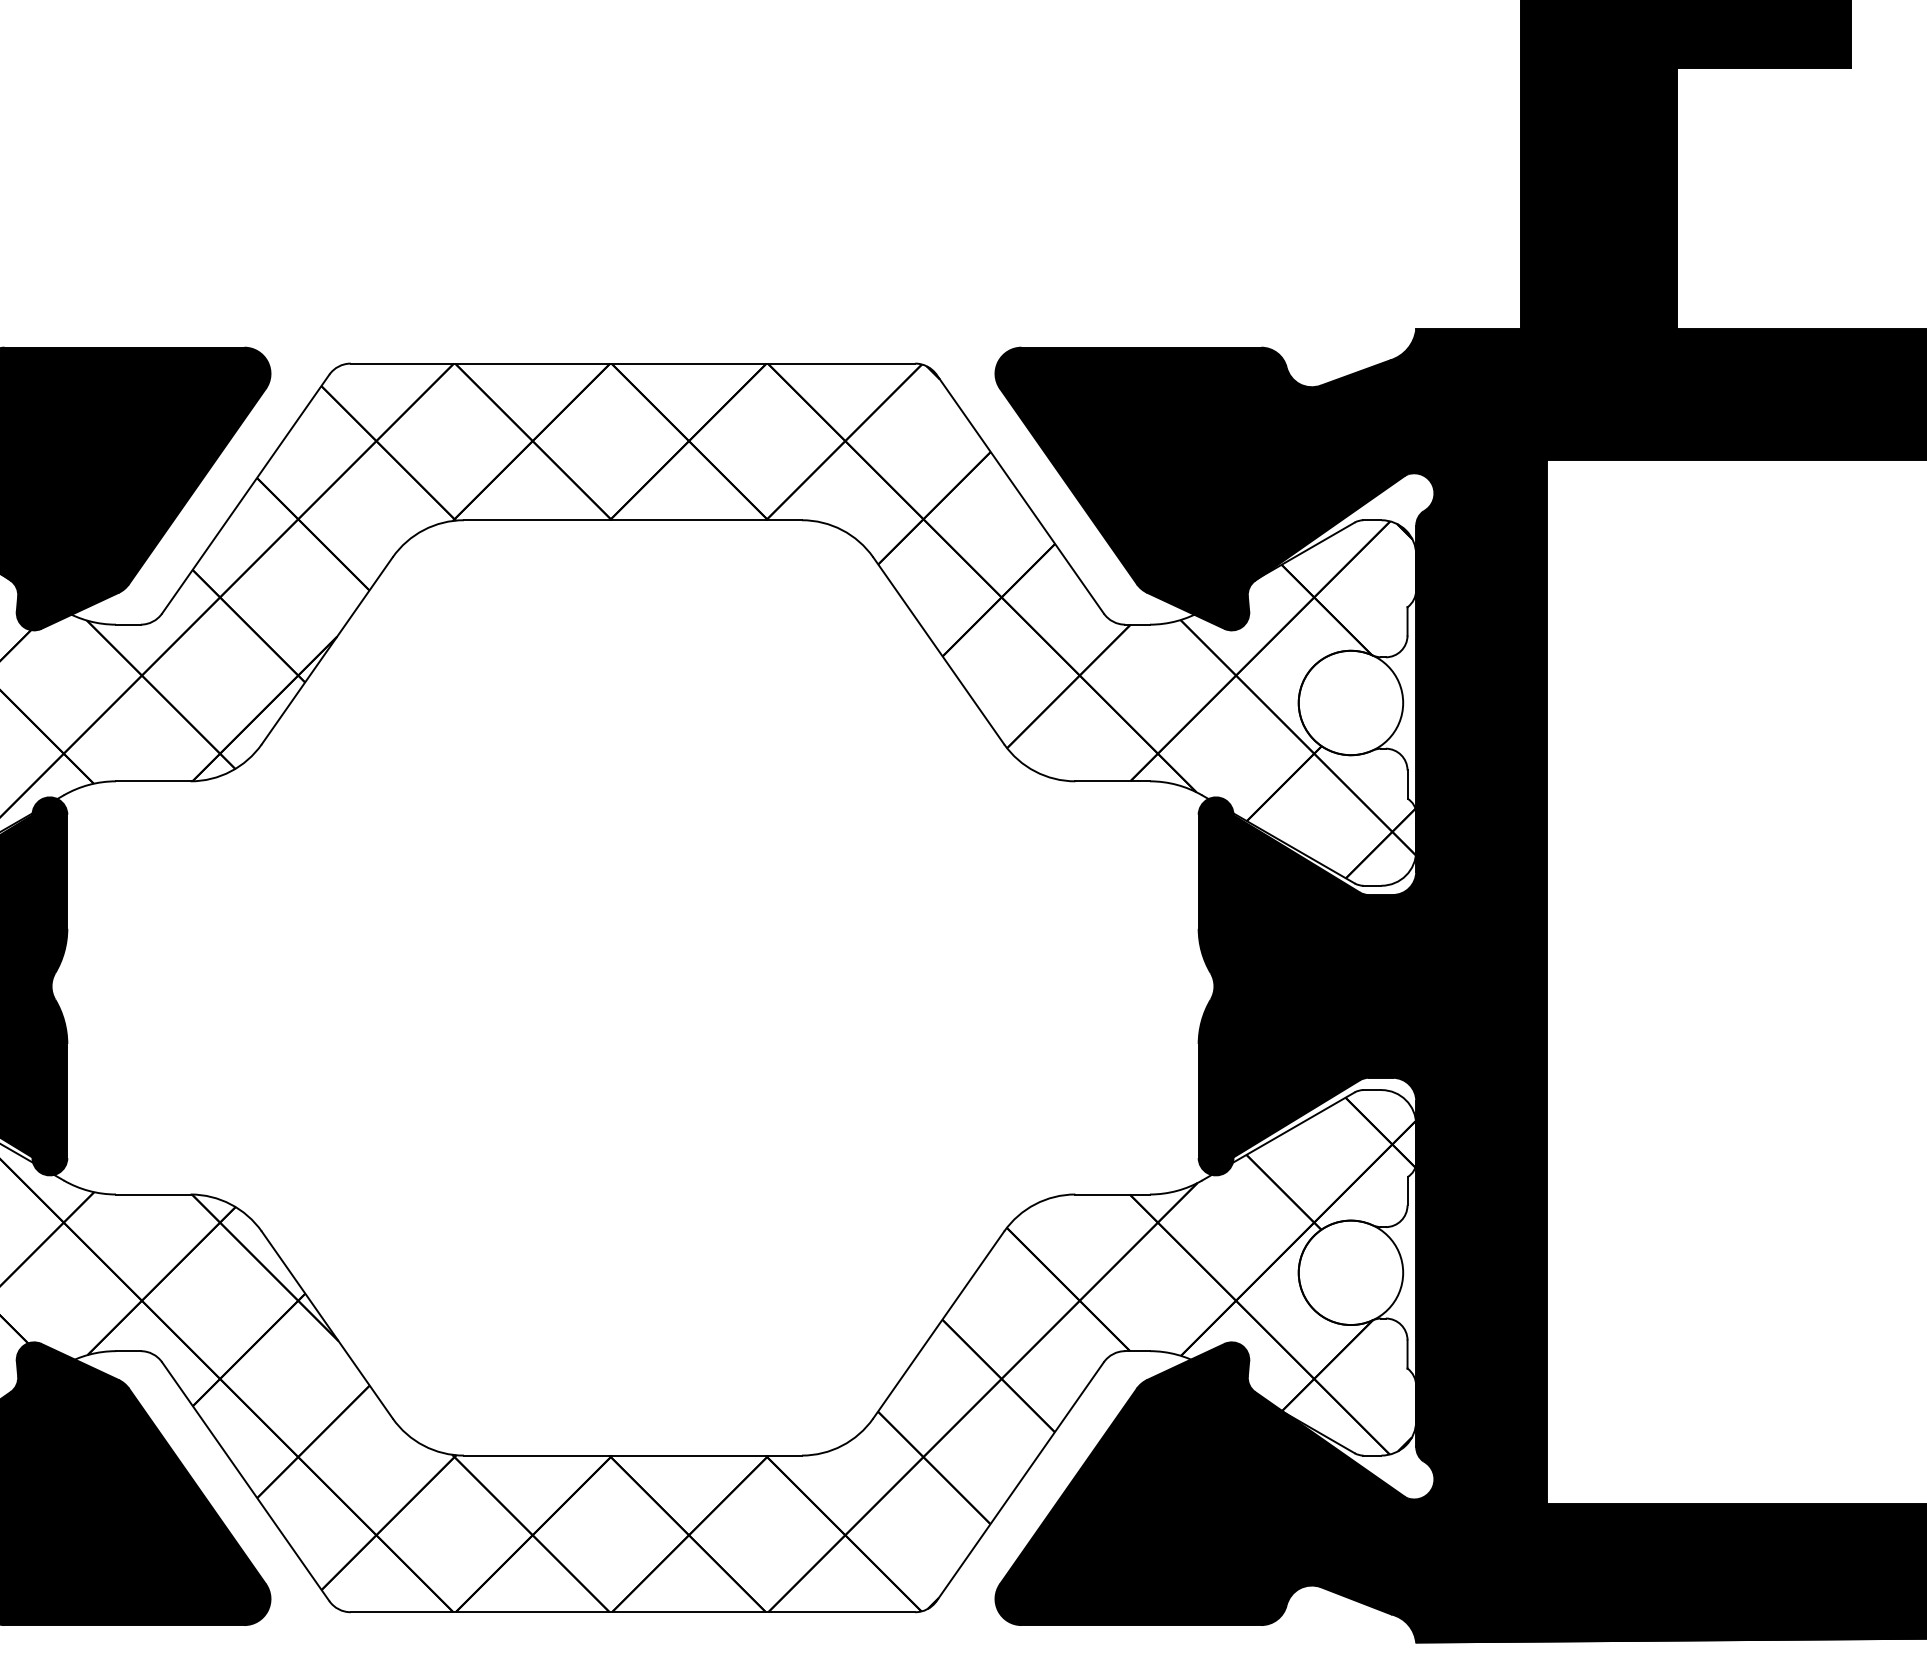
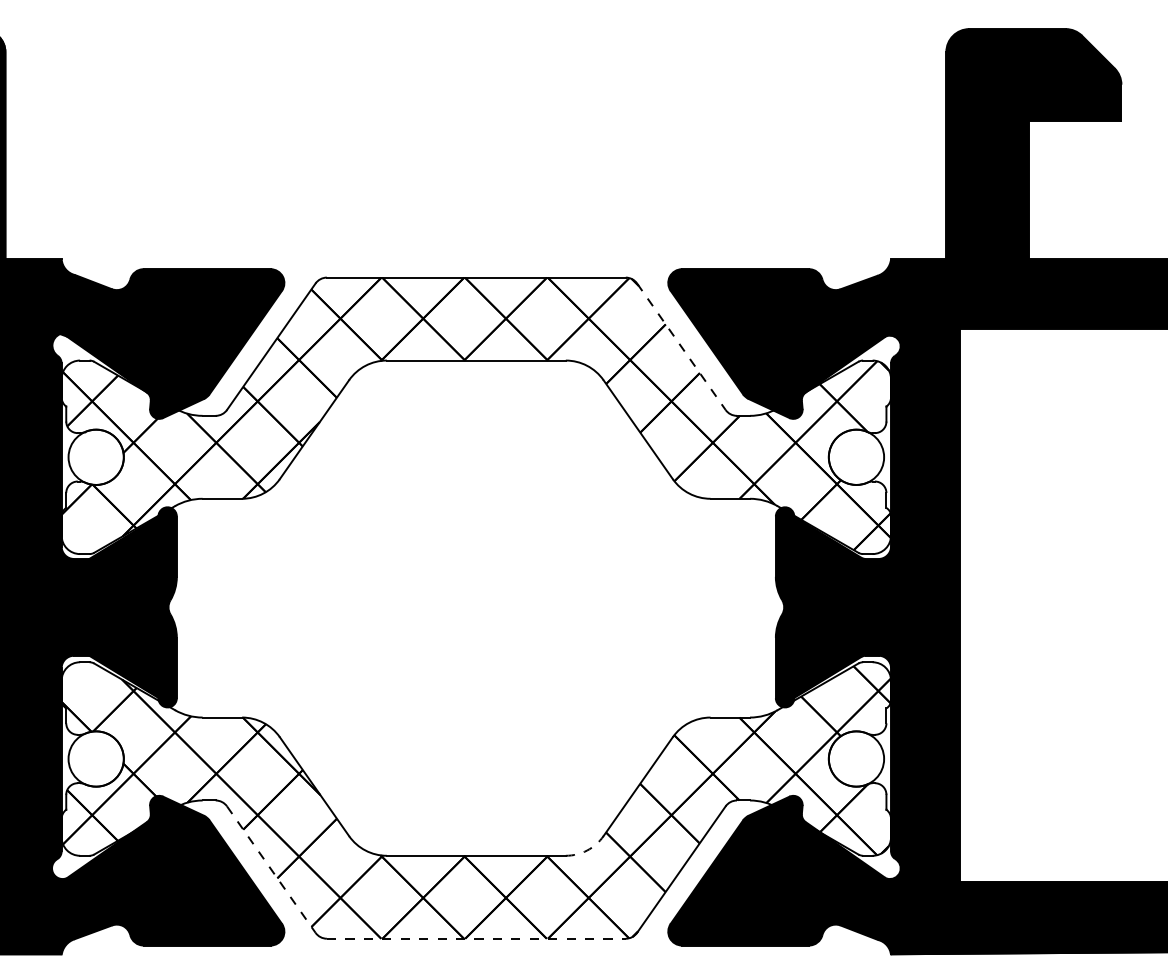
line: (1020, 495) -> (681, 347), solid -> dashed
arc: (842, 1445) -> (587, 850), solid -> dashed
line: (246, 1483) -> (271, 870), solid -> dashed
line: (633, 1611) -> (476, 938), solid -> dashed

